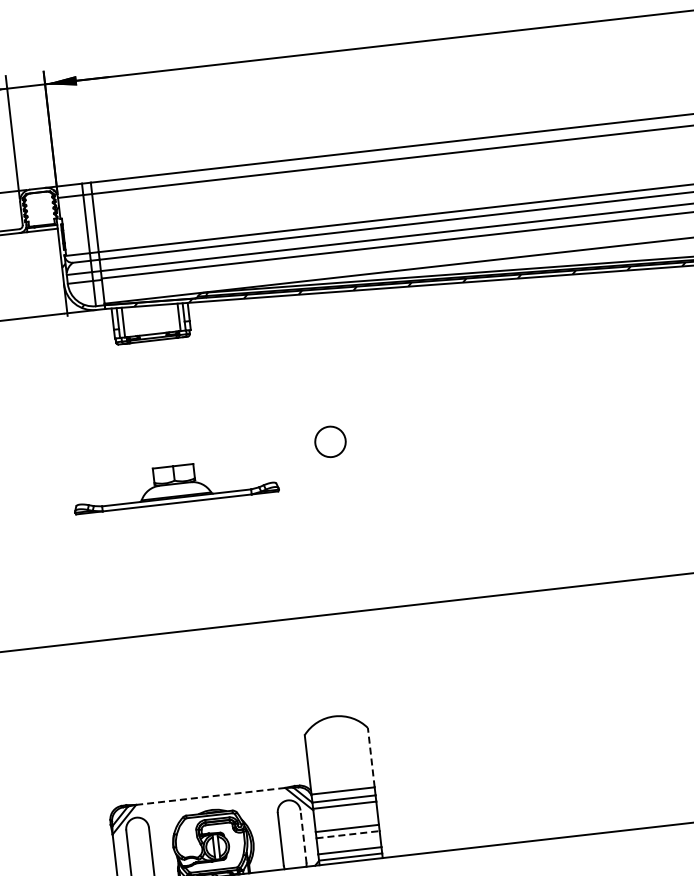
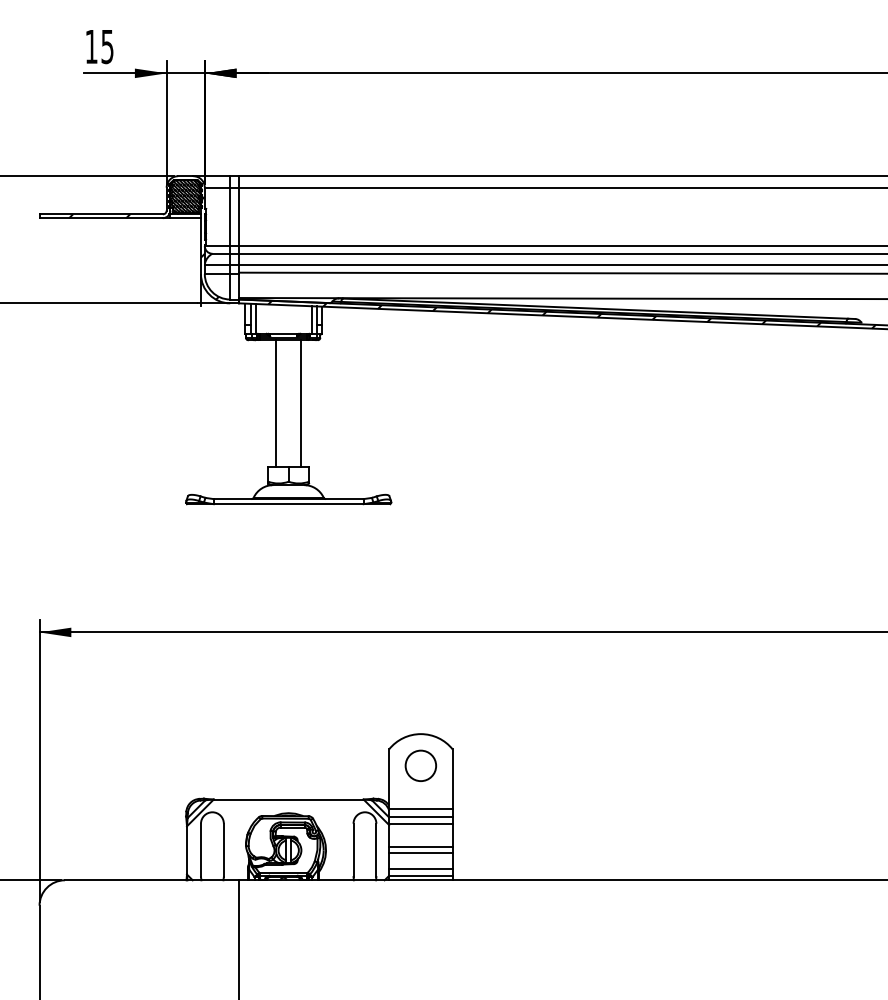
hatch: (39, 208) -> (185, 196), added
line: (178, 401) -> (301, 403), added
line: (153, 404) -> (276, 403), added
circle: (330, 441) -> (420, 765), moved
line: (371, 757) -> (452, 779), dashed -> solid
line: (210, 796) -> (288, 799), dashed -> solid
line: (347, 835) -> (420, 853), dashed -> solid
line: (303, 837) -> (376, 850), dashed -> solid

